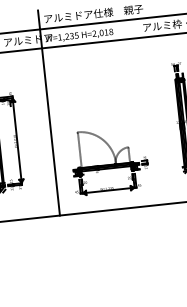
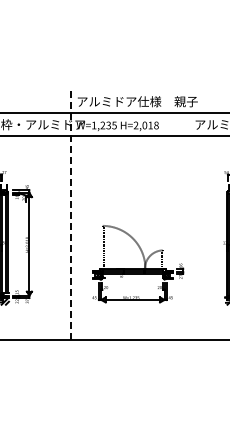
line: (49, 113) -> (71, 215), solid -> dashed
part: (110, 160) -> (138, 264), moved

